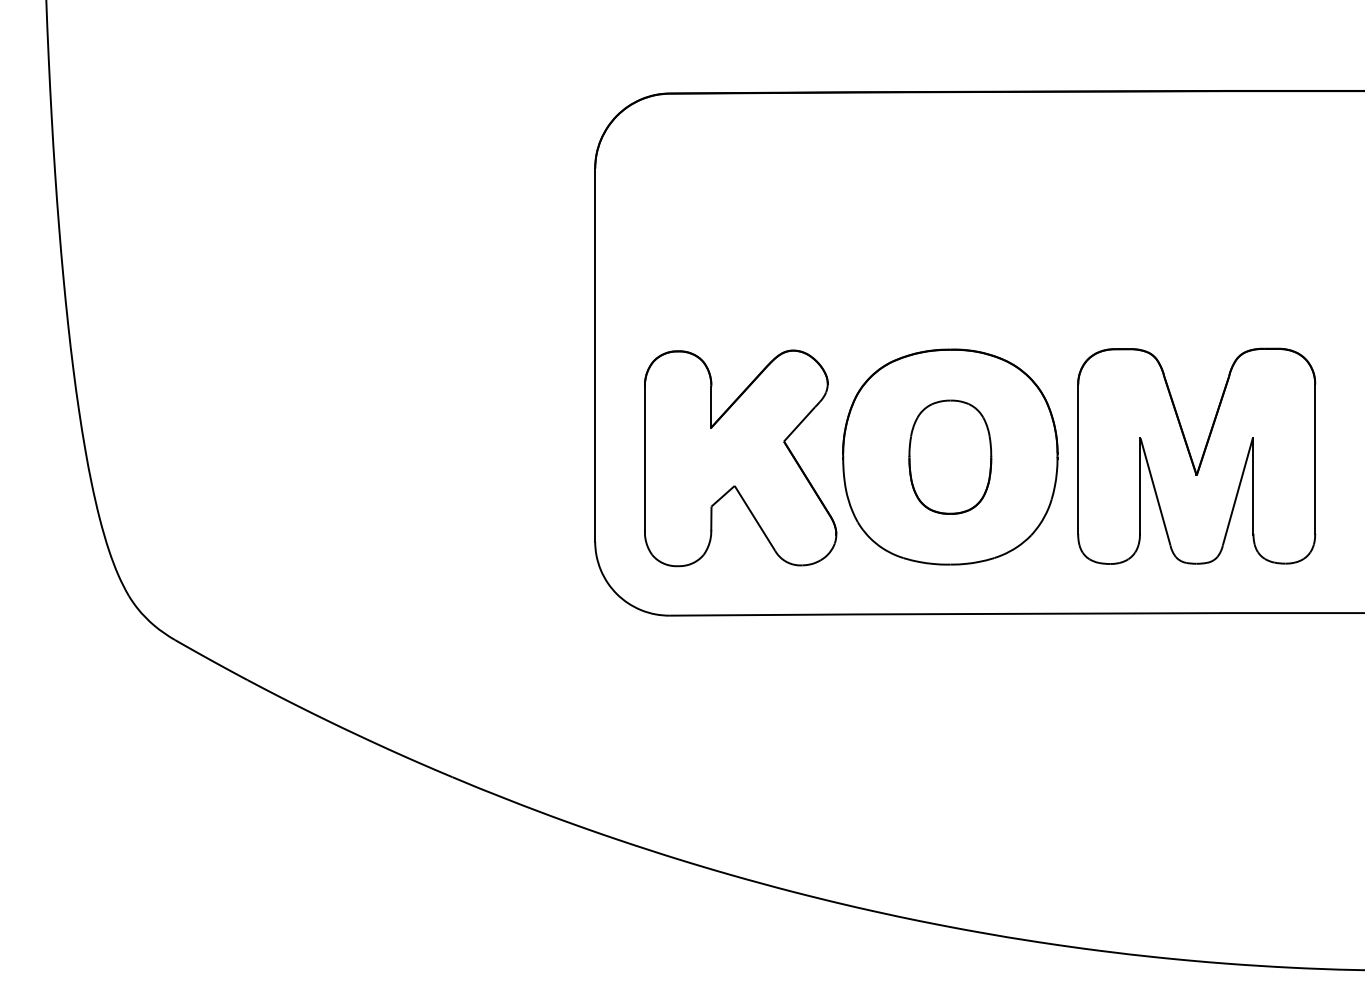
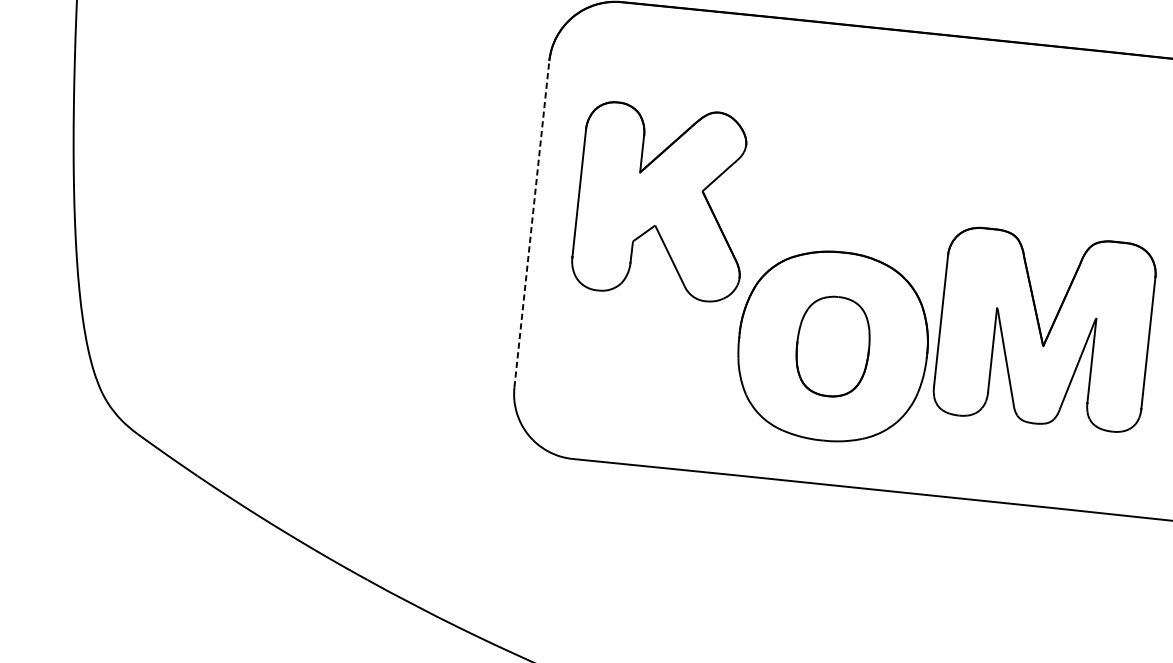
line: (595, 355) -> (532, 224), solid -> dashed
part: (1196, 455) -> (1044, 328), moved
part: (740, 458) -> (662, 202), moved

